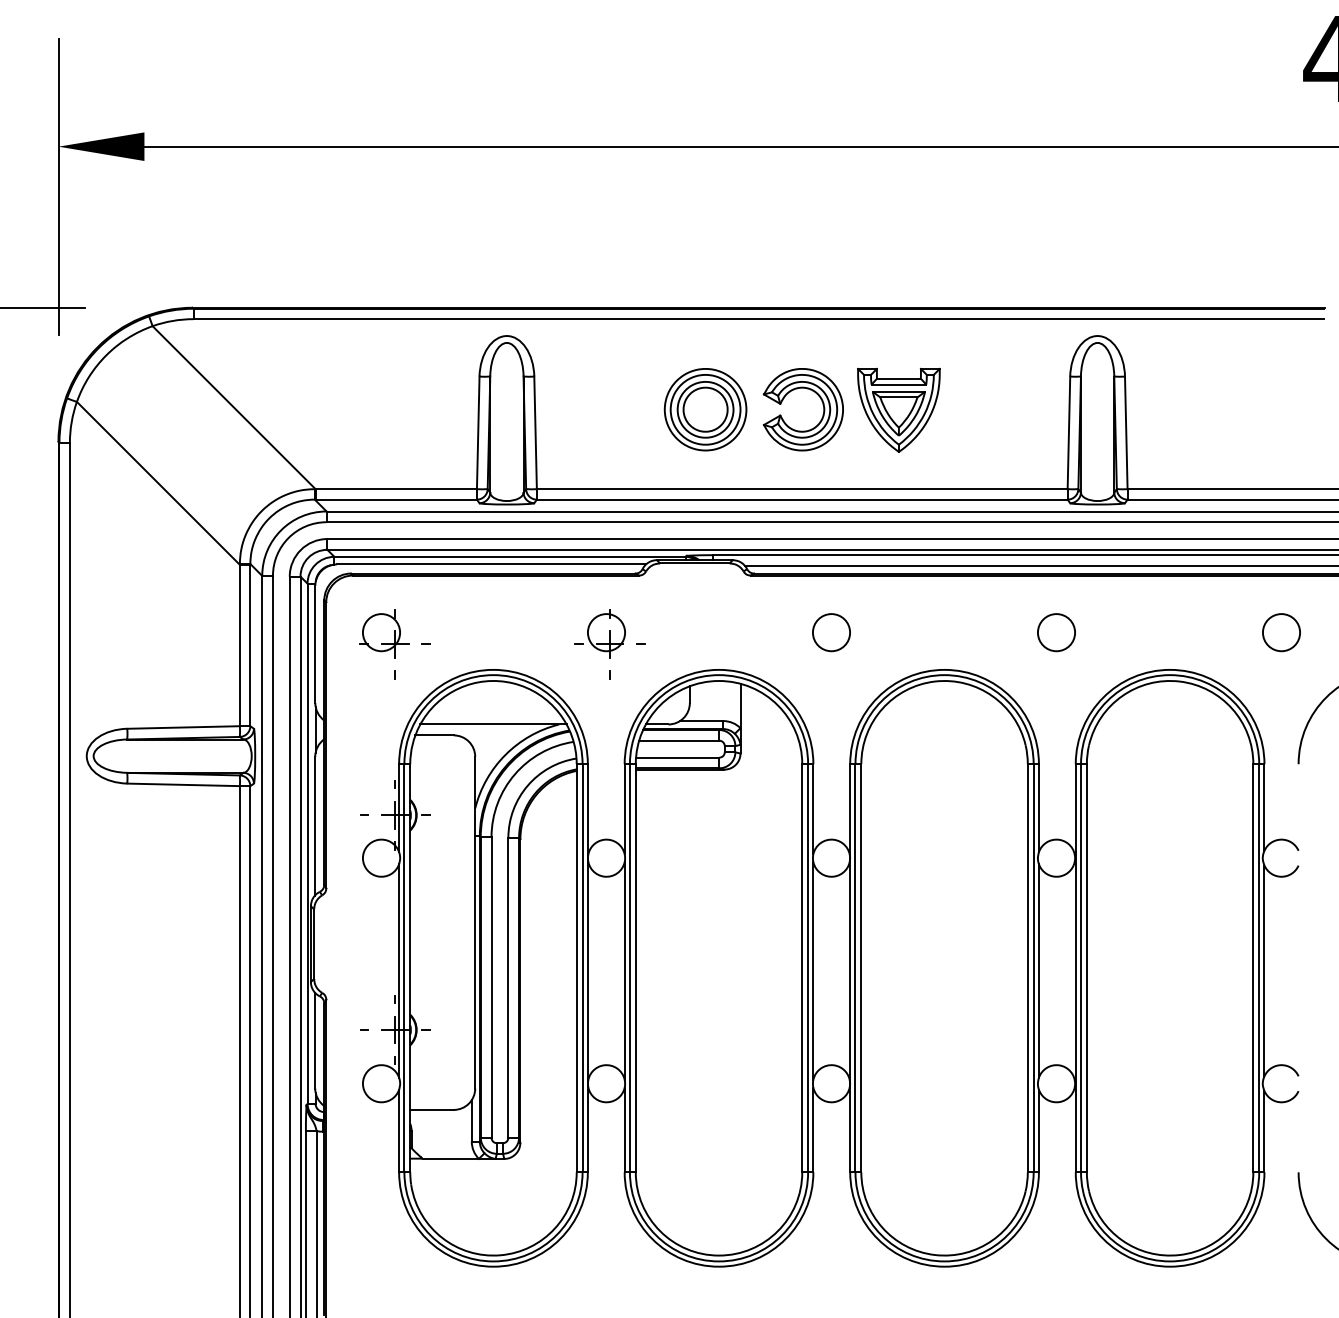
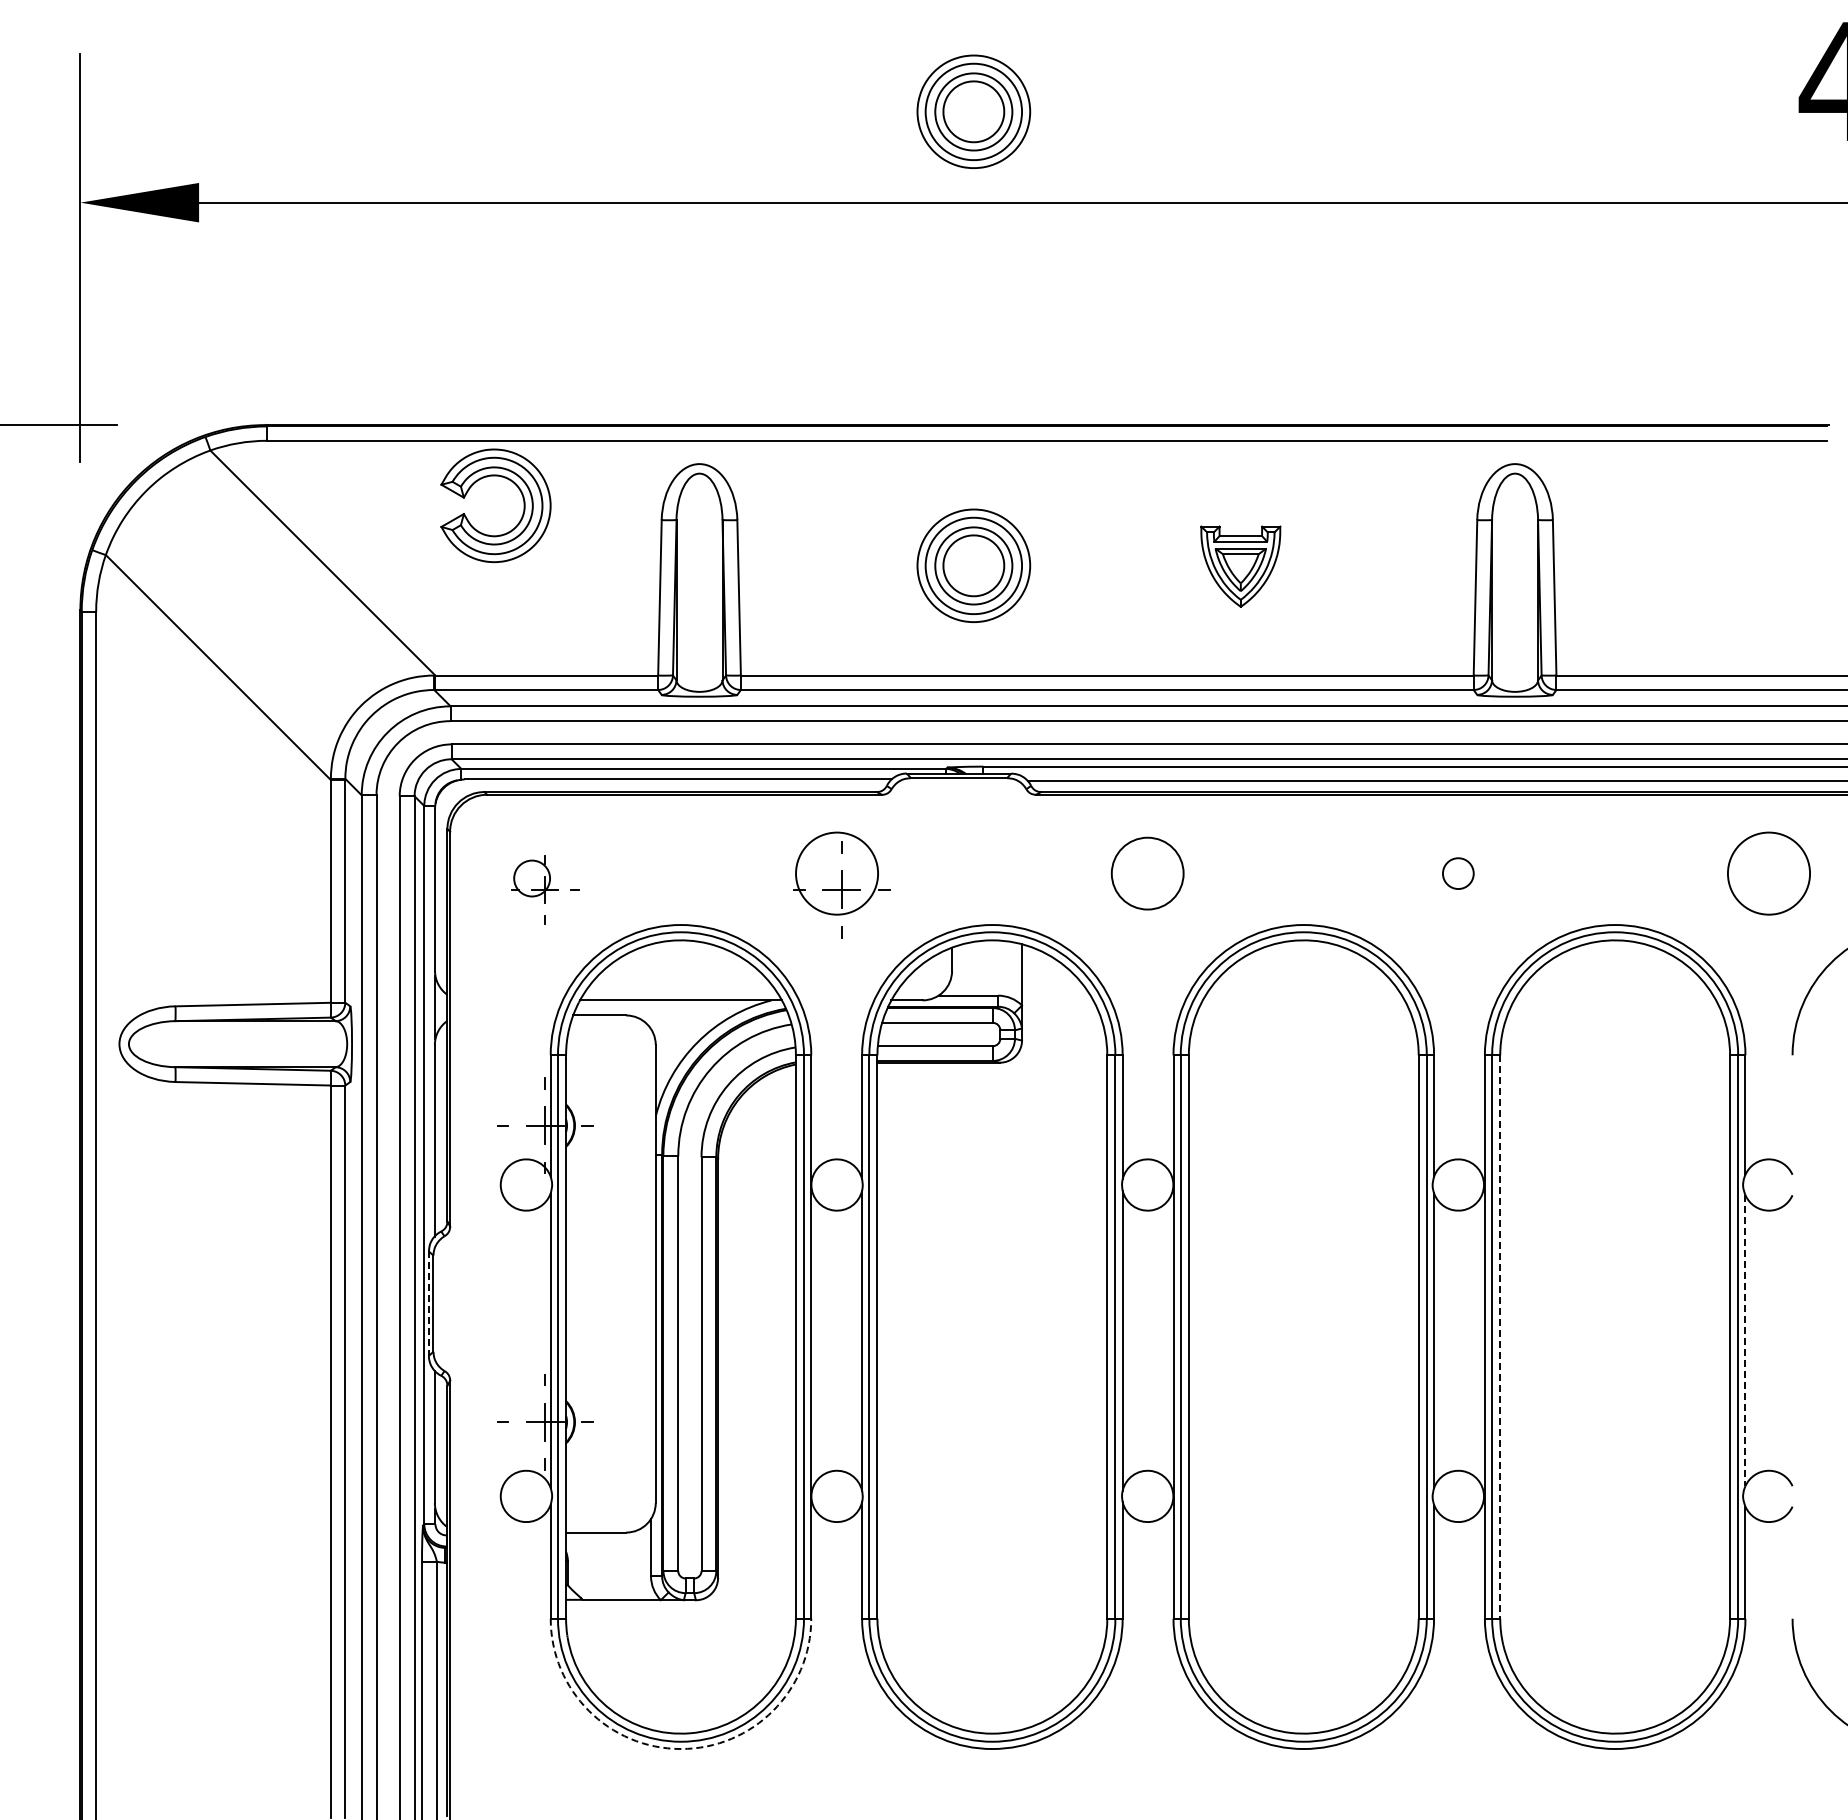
part: (705, 80) -> (973, 111), added
part: (821, 402) -> (521, 495), moved
part: (898, 410) -> (1240, 566), size x0.7
circle: (606, 632) -> (836, 873), size x1.6
circle: (831, 632) -> (1147, 873), size x1.4
circle: (1056, 632) -> (1458, 873), size x0.6
circle: (1281, 632) -> (1768, 873), size x1.6
part: (395, 644) -> (545, 889), size x0.7
line: (310, 944) -> (428, 1304), solid -> dashed
line: (1087, 968) -> (1500, 1337), solid -> dashed
line: (1264, 971) -> (1745, 1341), solid -> dashed
arc: (493, 1267) -> (681, 1749), solid -> dashed

